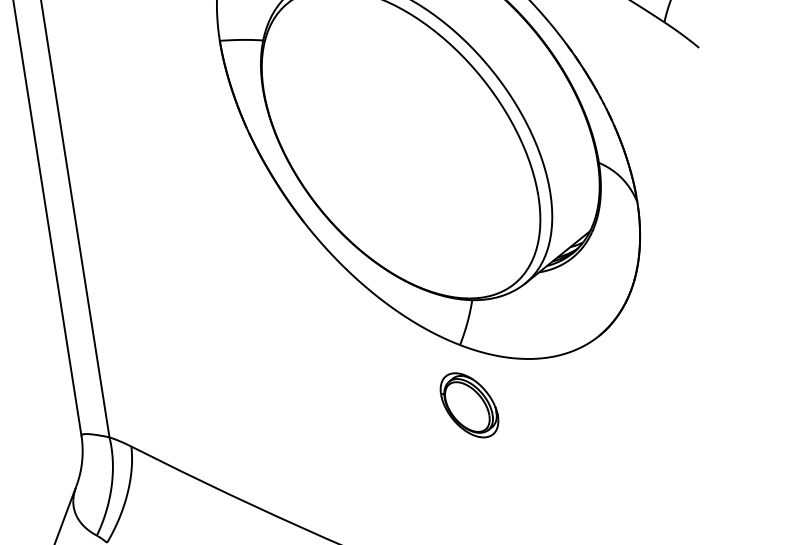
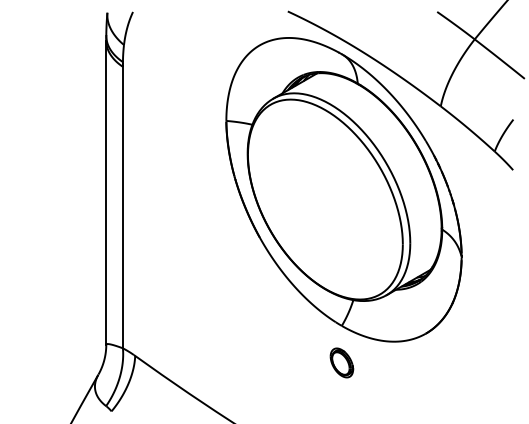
part: (468, 404) -> (341, 362), size x0.7

